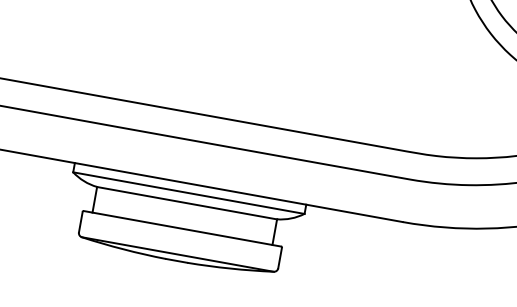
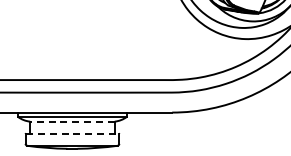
line: (185, 202) -> (71, 121), solid -> dashed
line: (182, 228) -> (72, 133), solid -> dashed

